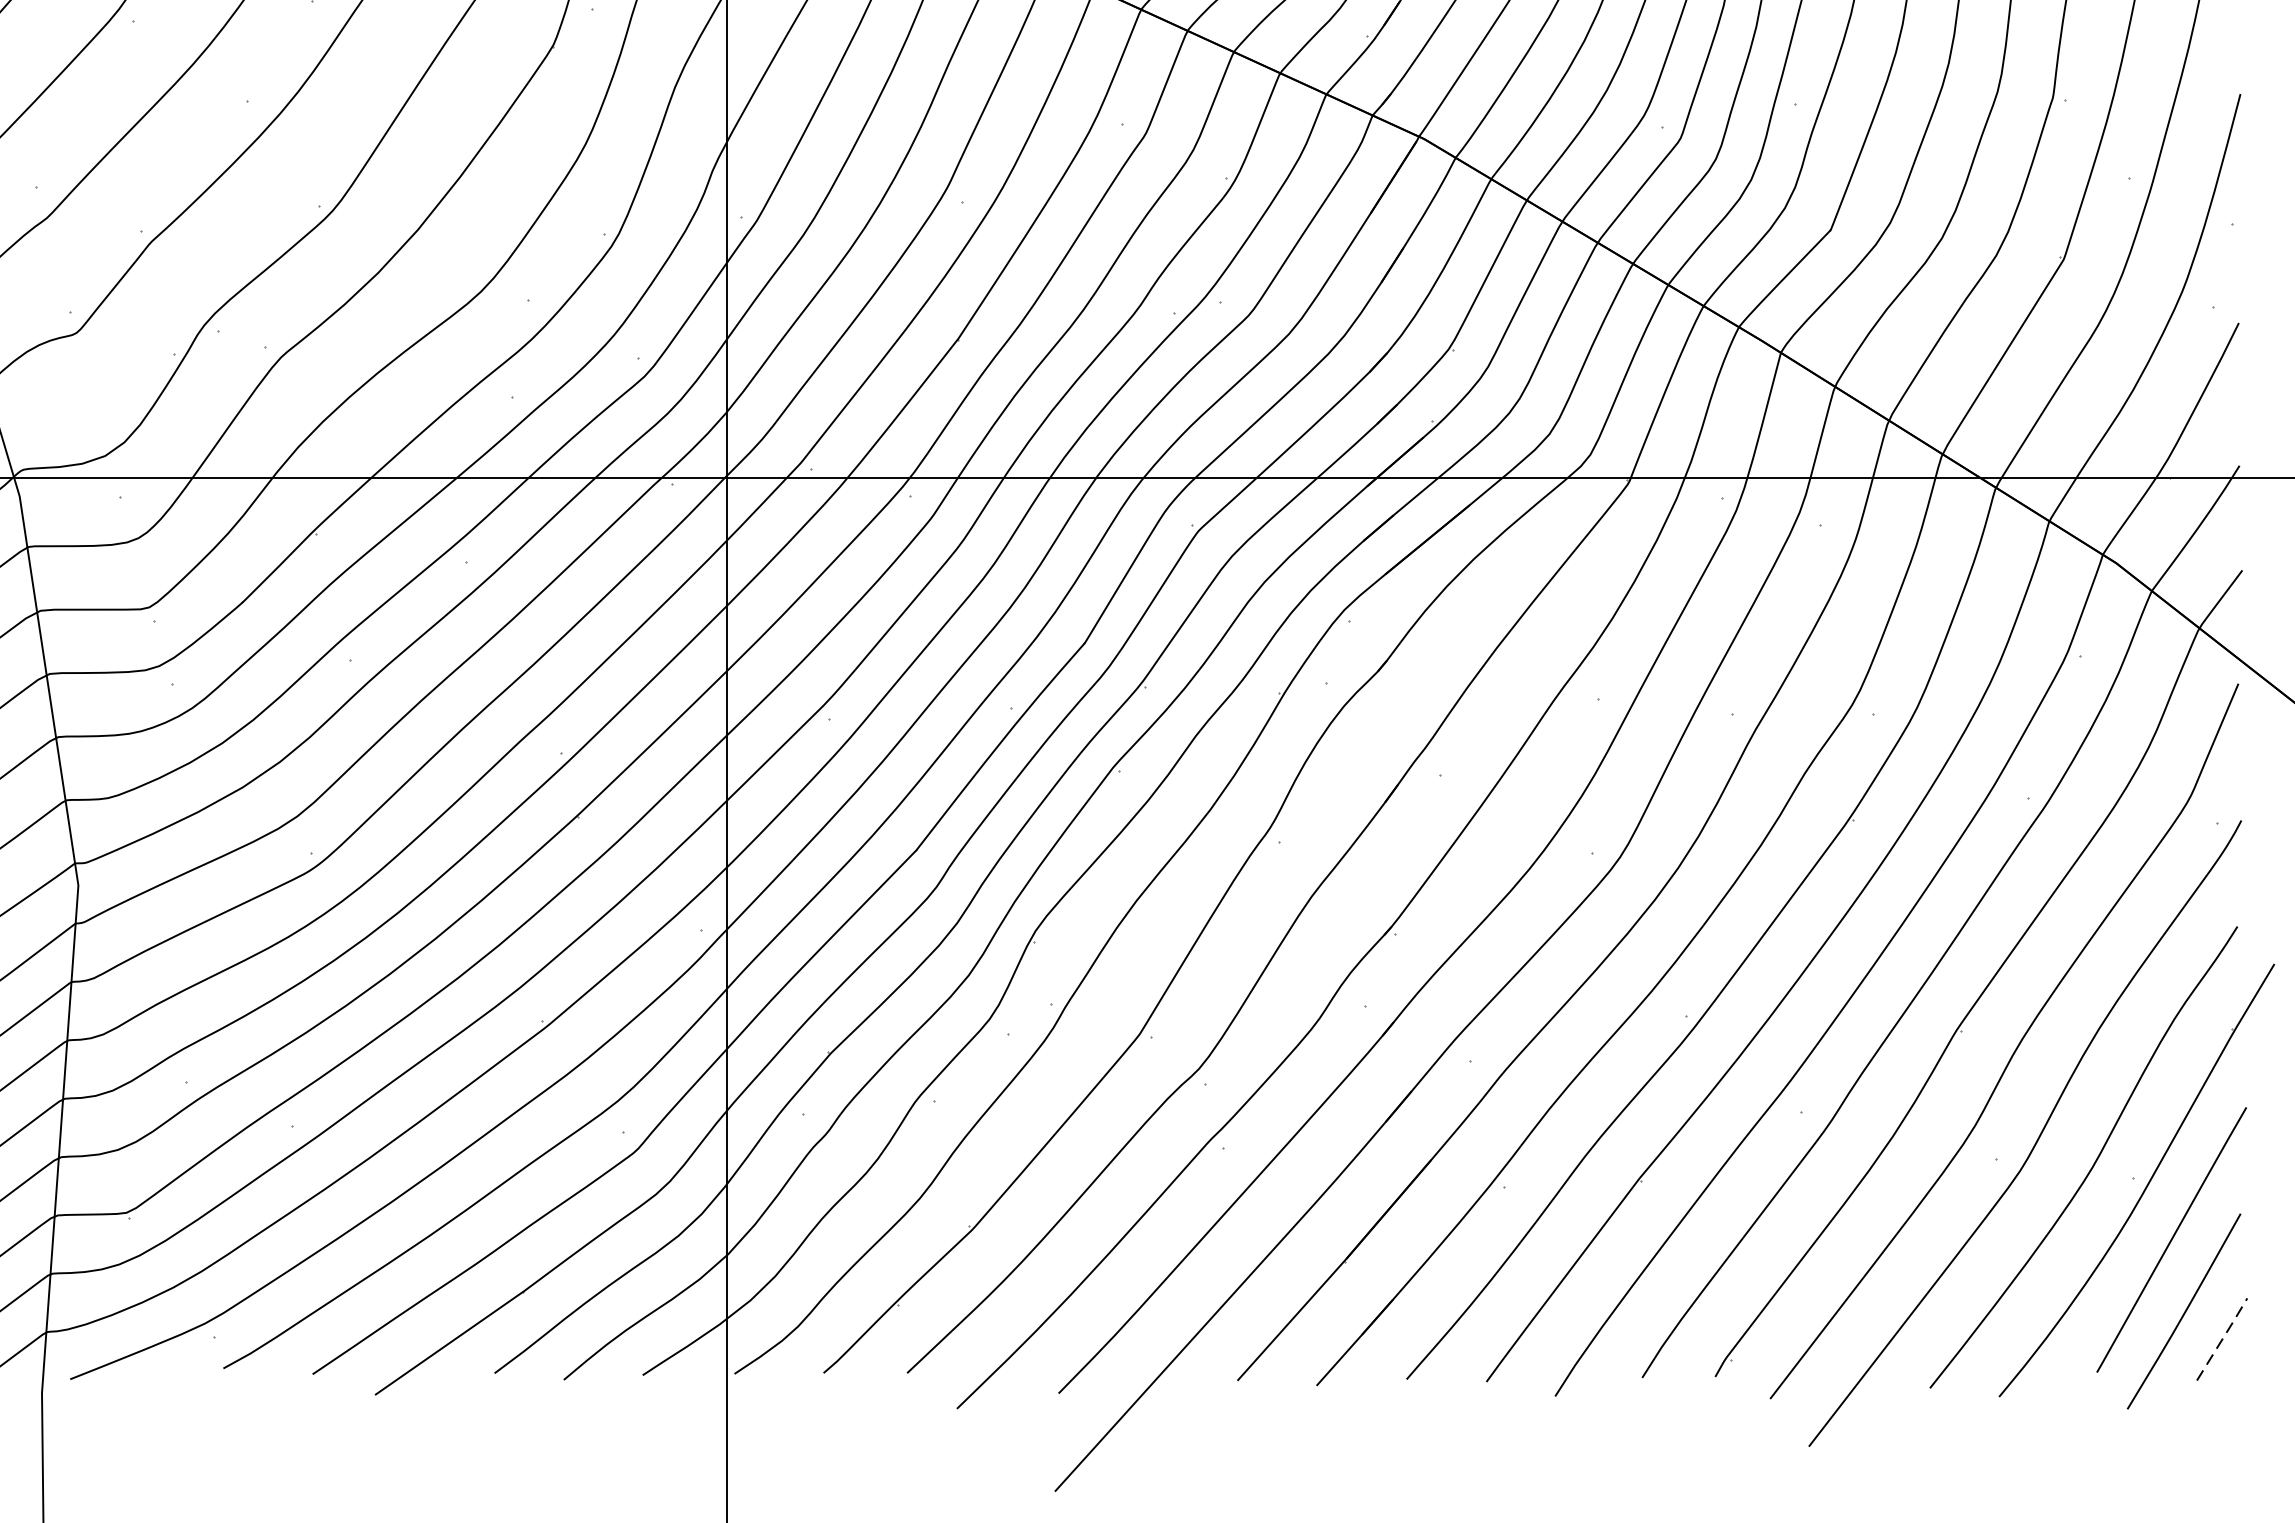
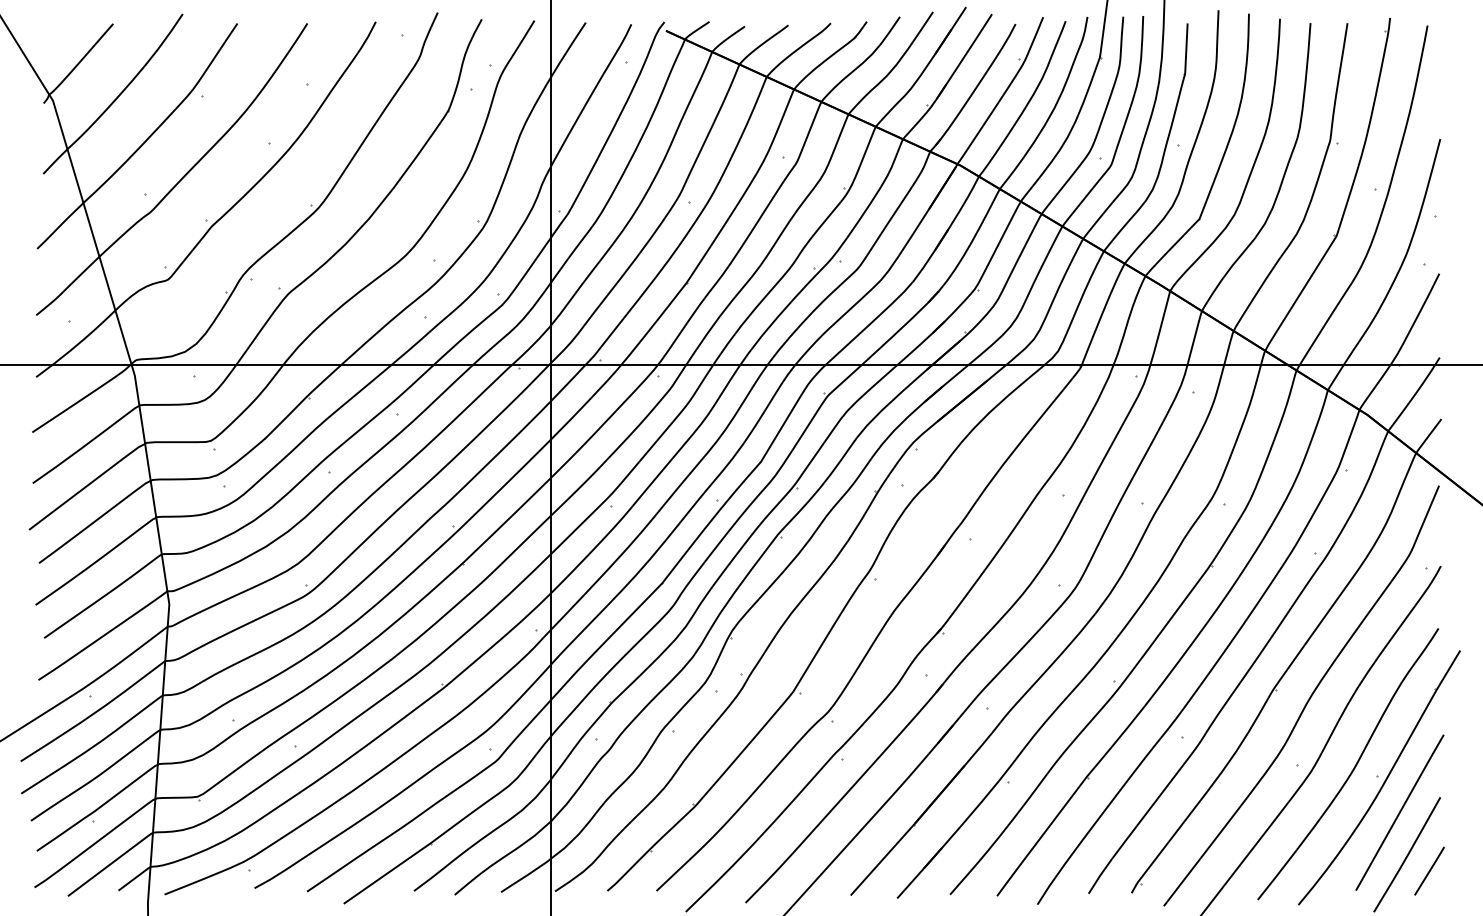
line: (2223, 1338) -> (1430, 870), dashed -> solid

